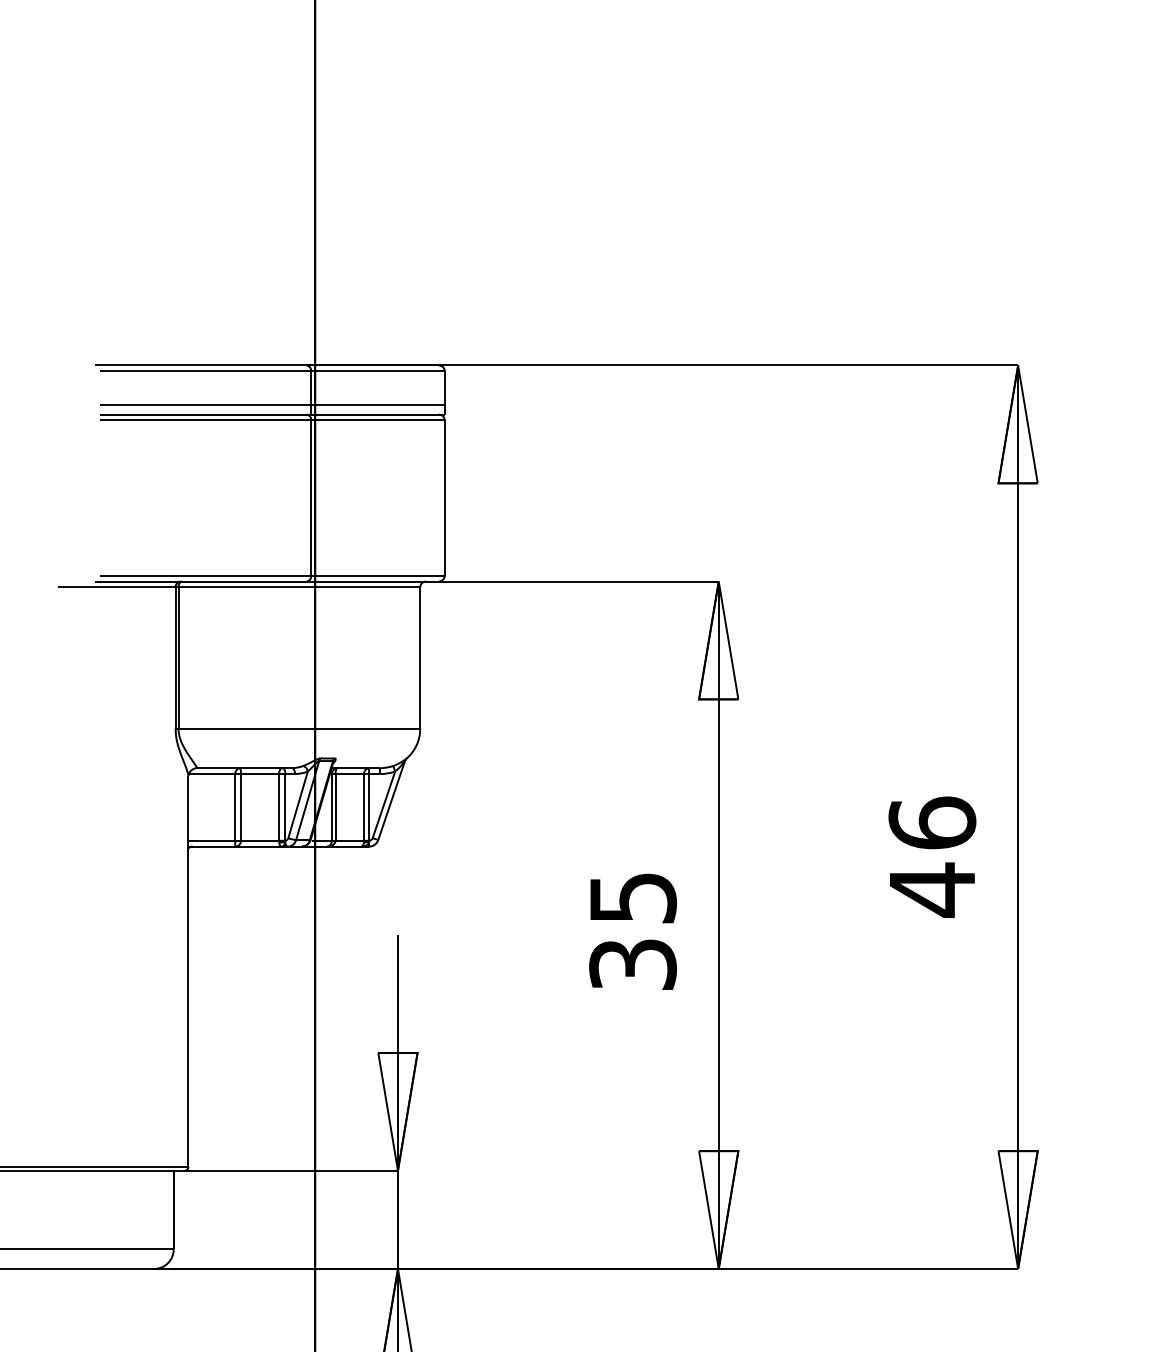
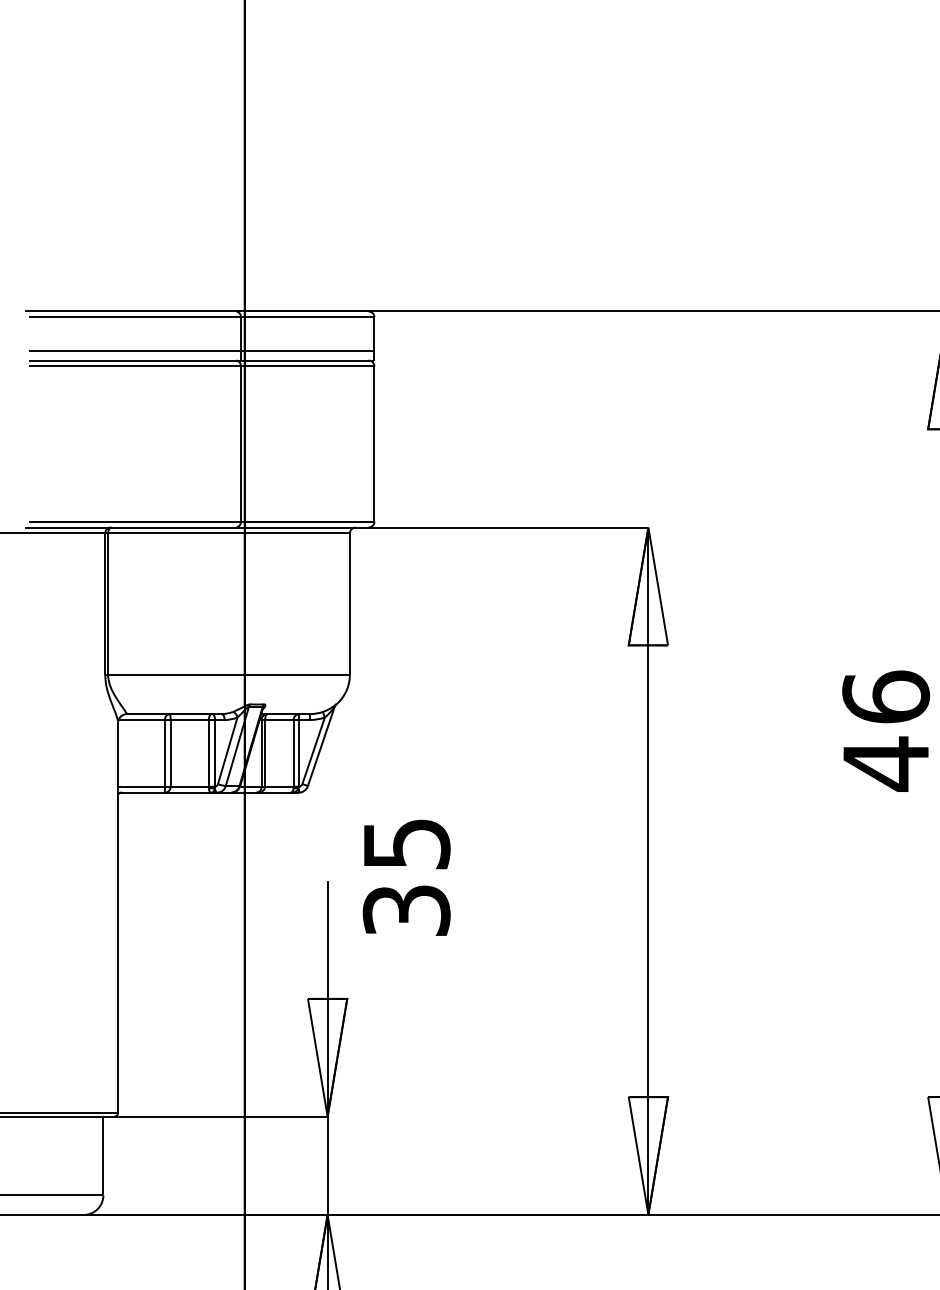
text: (932, 856) -> (886, 730), moved
text: (632, 931) -> (406, 877), moved

